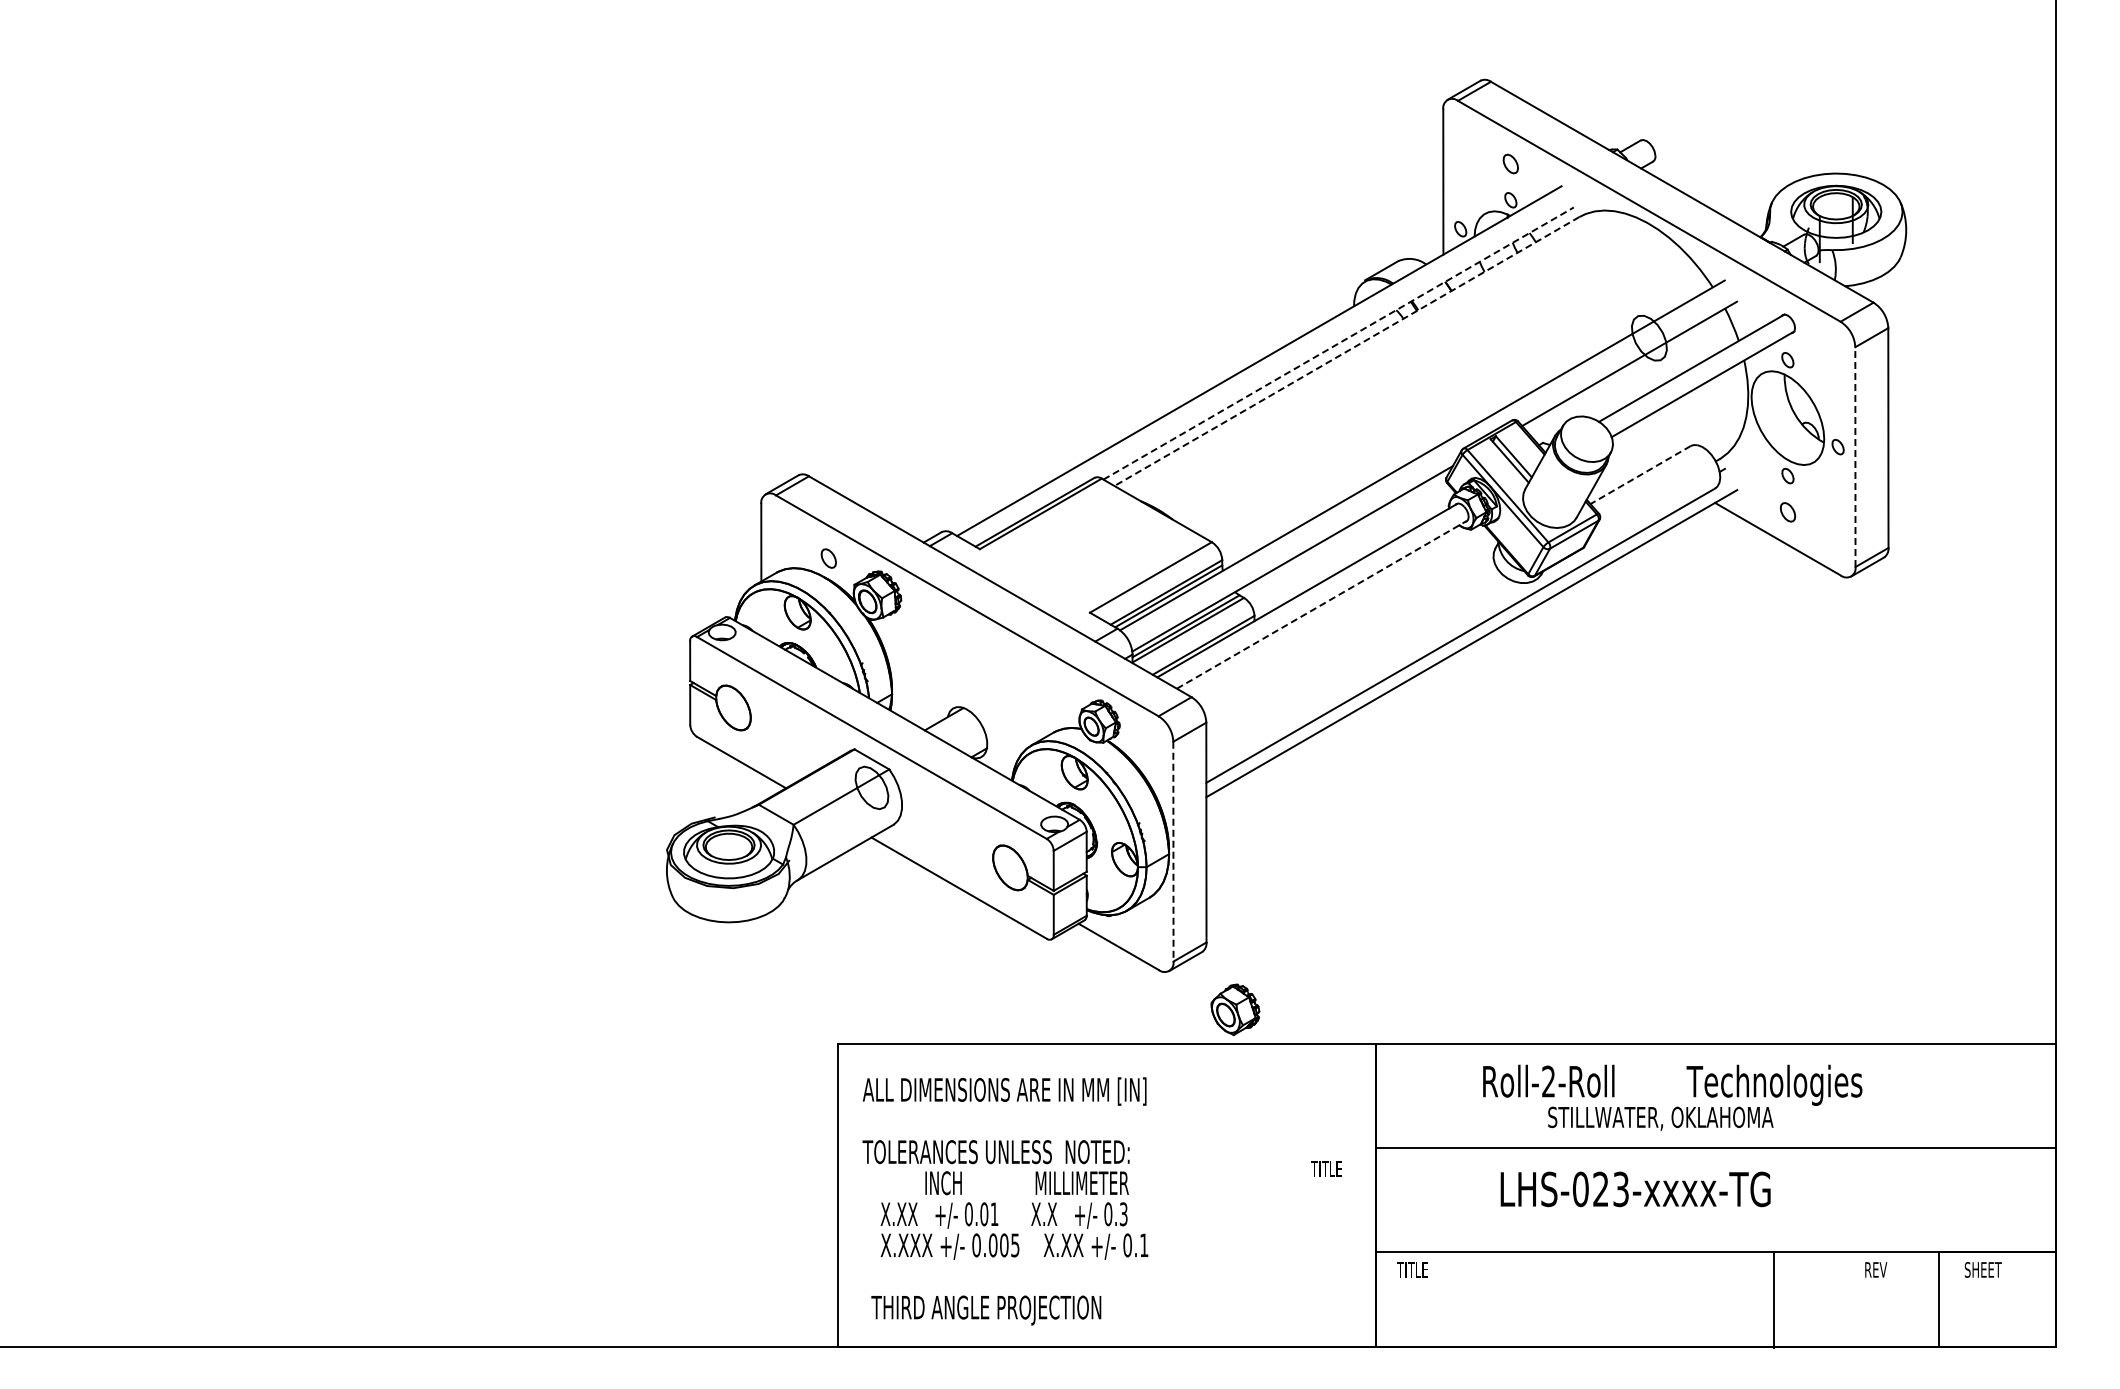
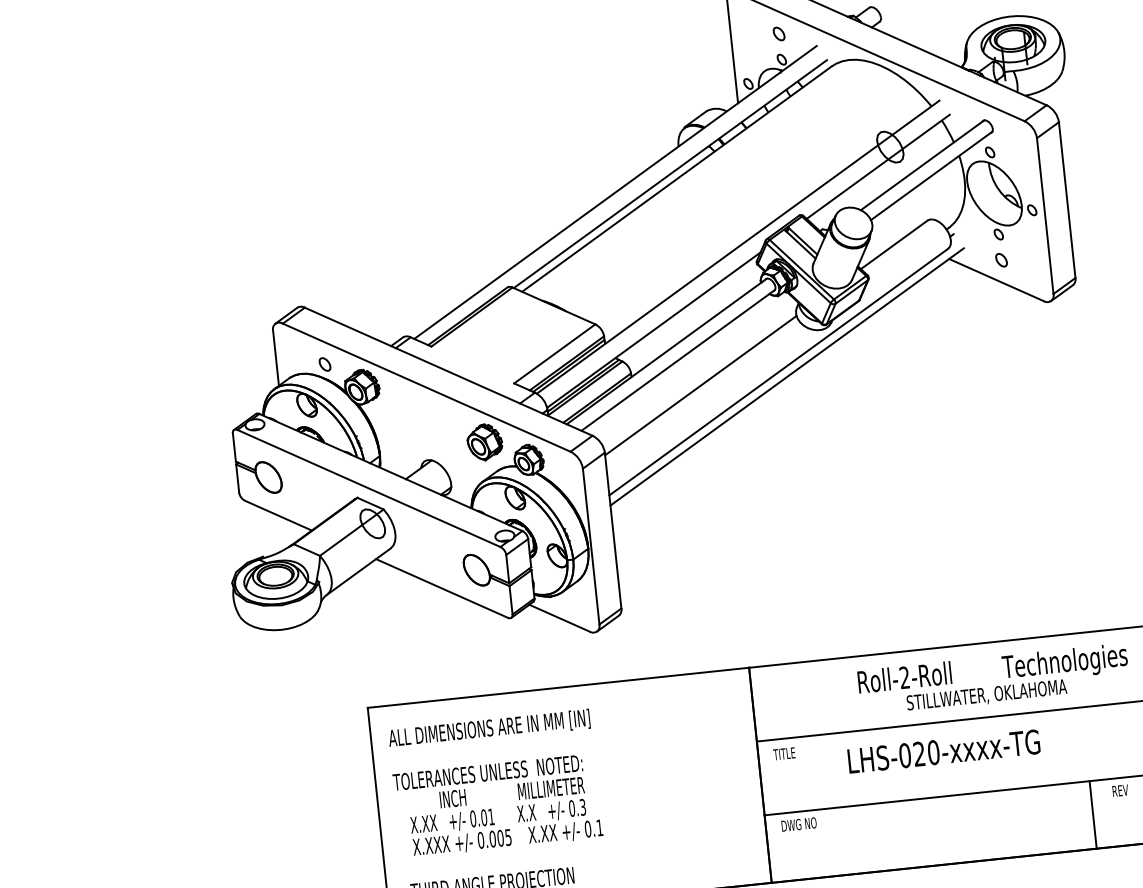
line: (1338, 343) -> (670, 174), dashed -> solid
line: (1346, 351) -> (676, 179), dashed -> solid
line: (1855, 457) -> (1045, 216), dashed -> solid
line: (1640, 475) -> (894, 245), dashed -> solid
line: (1322, 604) -> (678, 360), dashed -> solid
line: (1349, 643) -> (700, 385), added
line: (1173, 851) -> (591, 546), dashed -> solid
part: (1235, 1009) -> (484, 442), moved
text: (1672, 1097) -> (993, 679), moved
text: (1326, 1168) -> (784, 753), moved
text: (1621, 1189) -> (933, 752), LHS-023-xxxx-TG -> LHS-020-xxxx-TG
text: (1422, 1269) -> (798, 824), TITLE -> DWG NO
line: (1774, 1299) -> (1093, 814), moved

